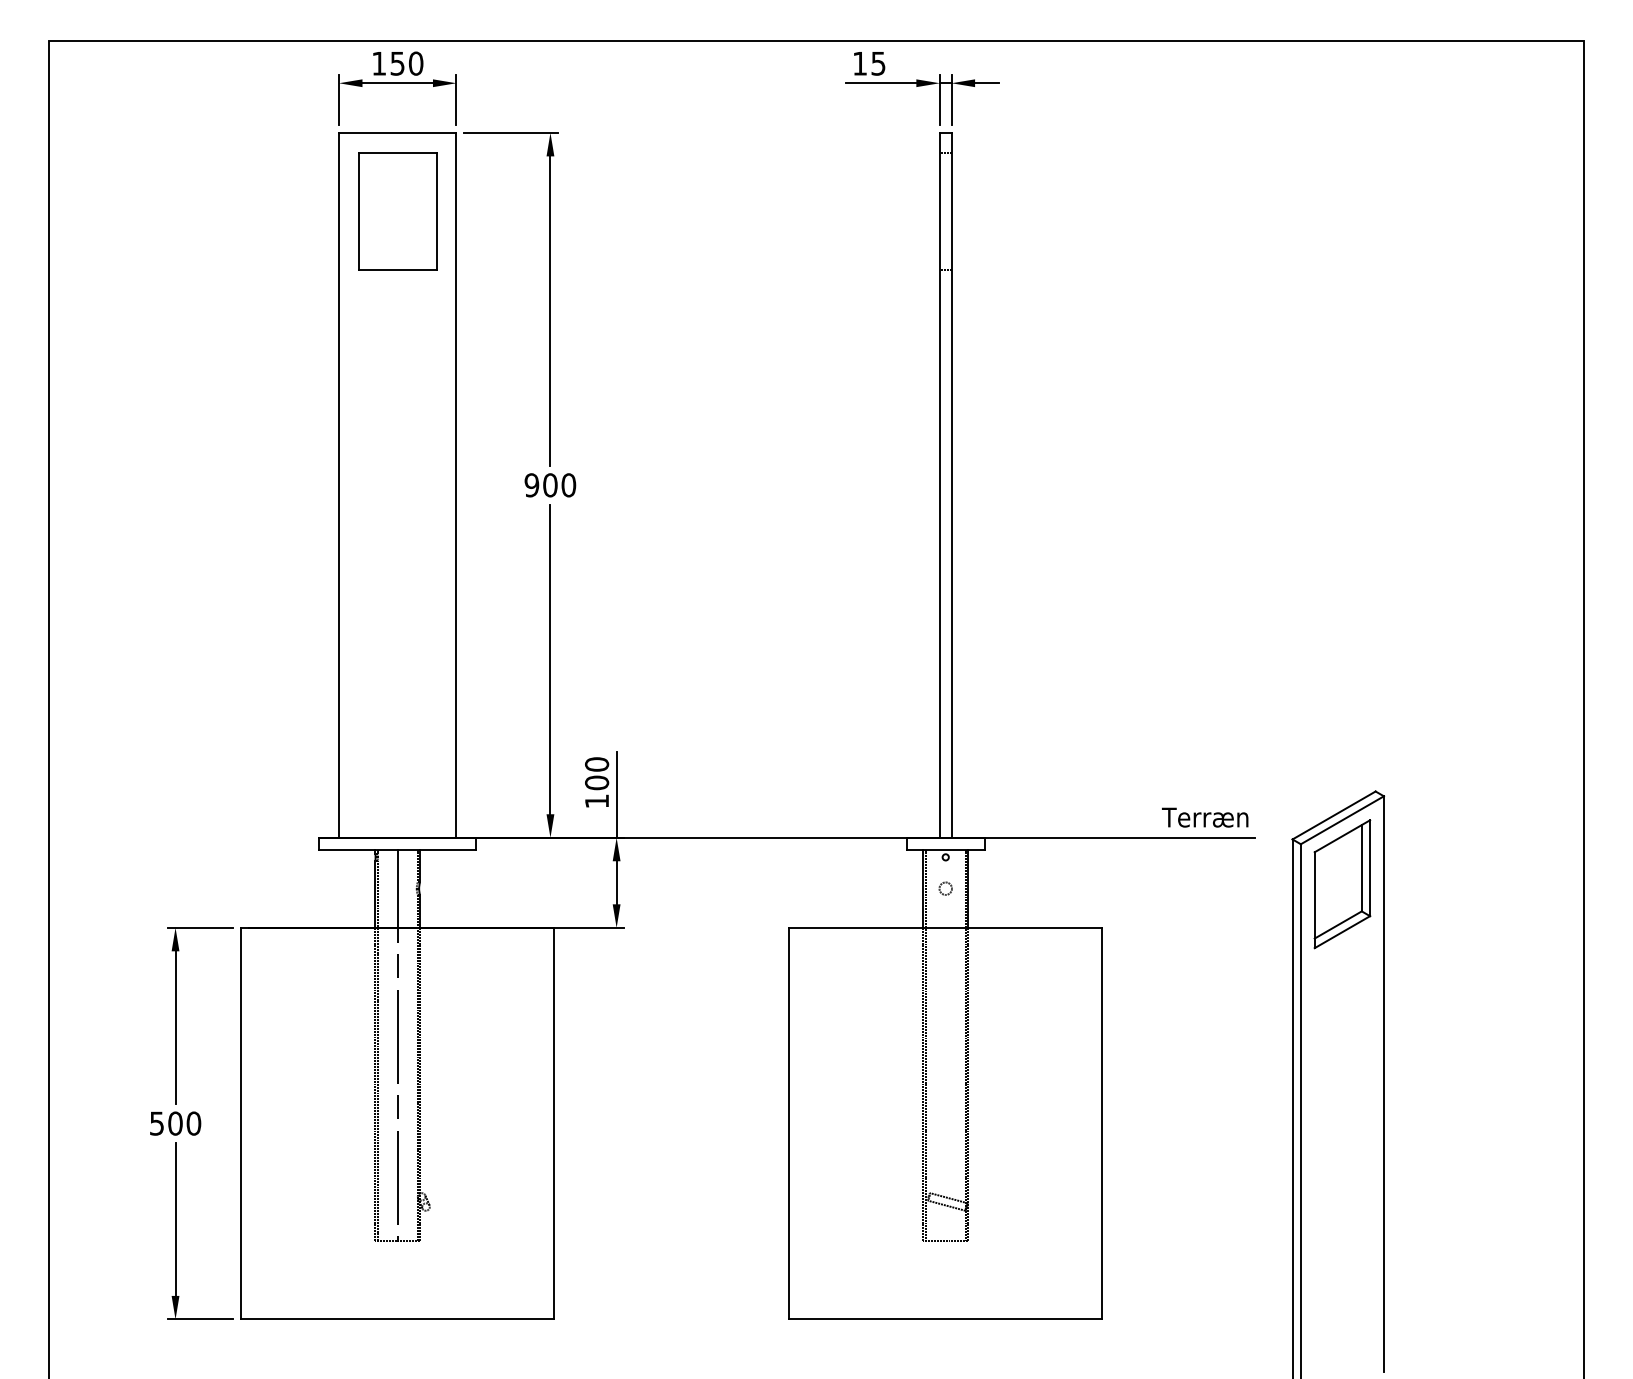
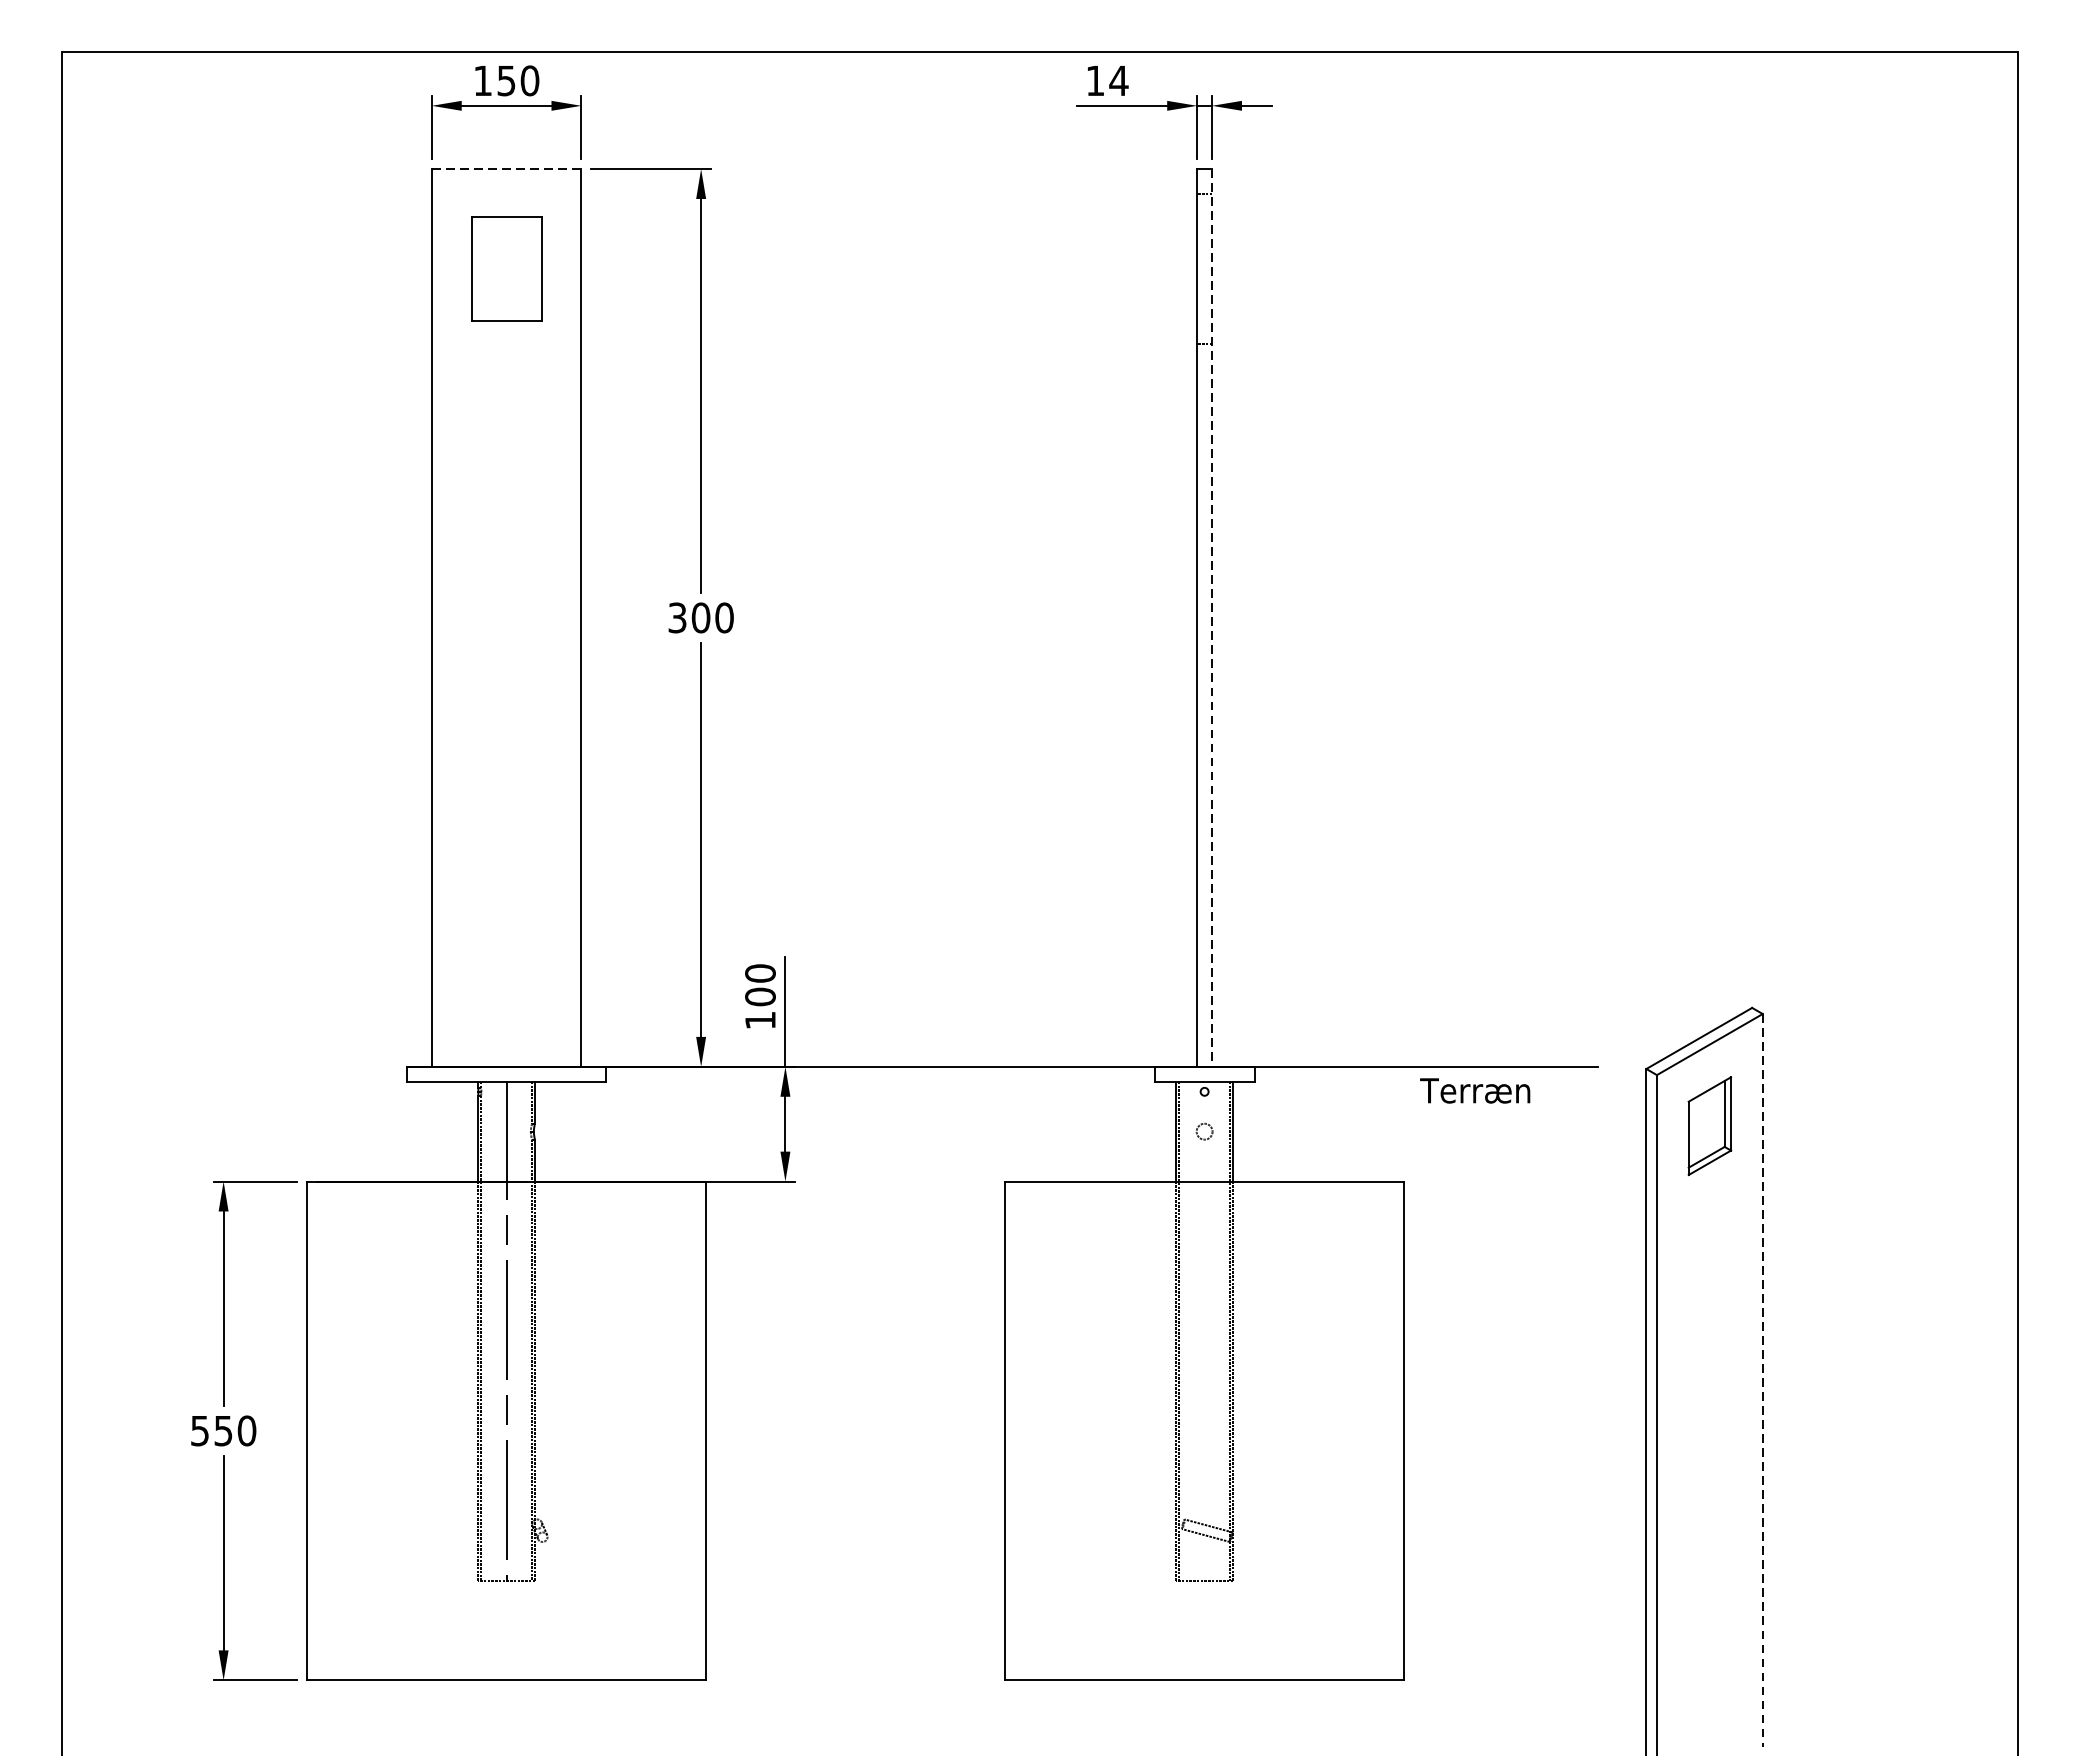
text: (878, 63) -> (1118, 80), 15 -> 14
line: (397, 132) -> (506, 168), solid -> dashed
part: (397, 211) -> (506, 269), size x0.7
text: (531, 485) -> (676, 618), 900 -> 300
line: (951, 485) -> (1211, 618), solid -> dashed
text: (1205, 817) -> (1475, 1090), moved
part: (1342, 884) -> (1709, 1126), size x0.6
line: (1383, 1084) -> (1762, 1381), solid -> dashed
text: (175, 1123) -> (223, 1430), 500 -> 550

